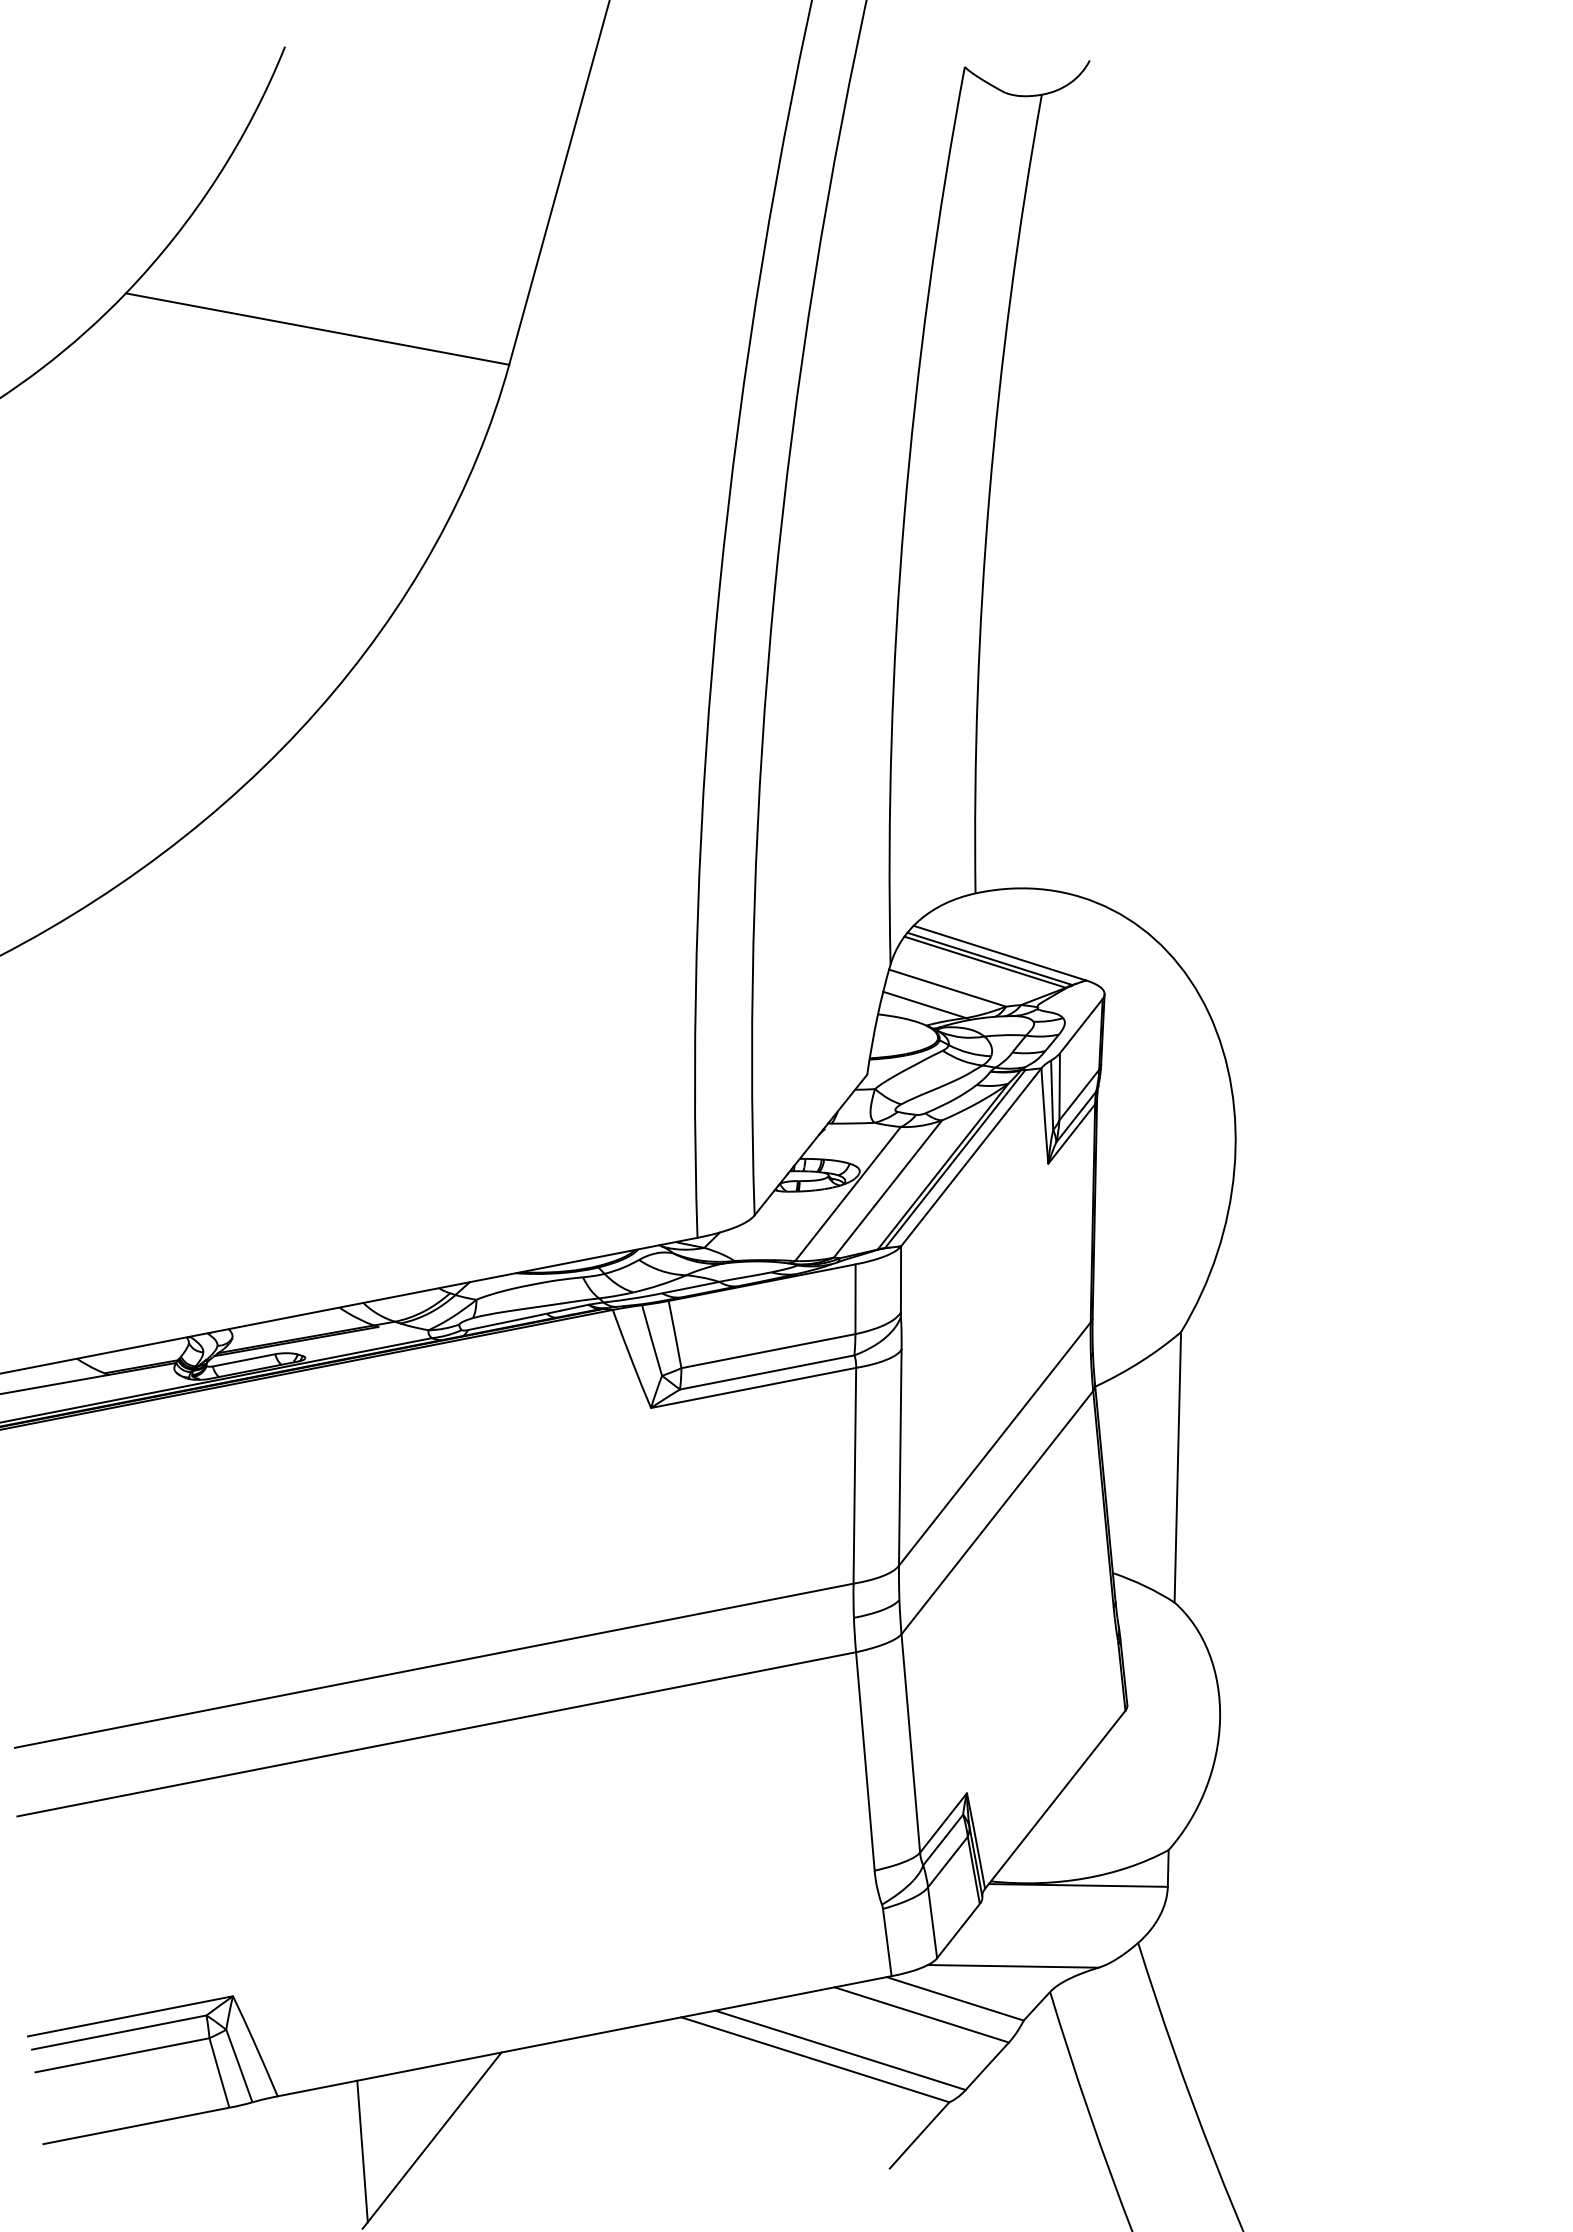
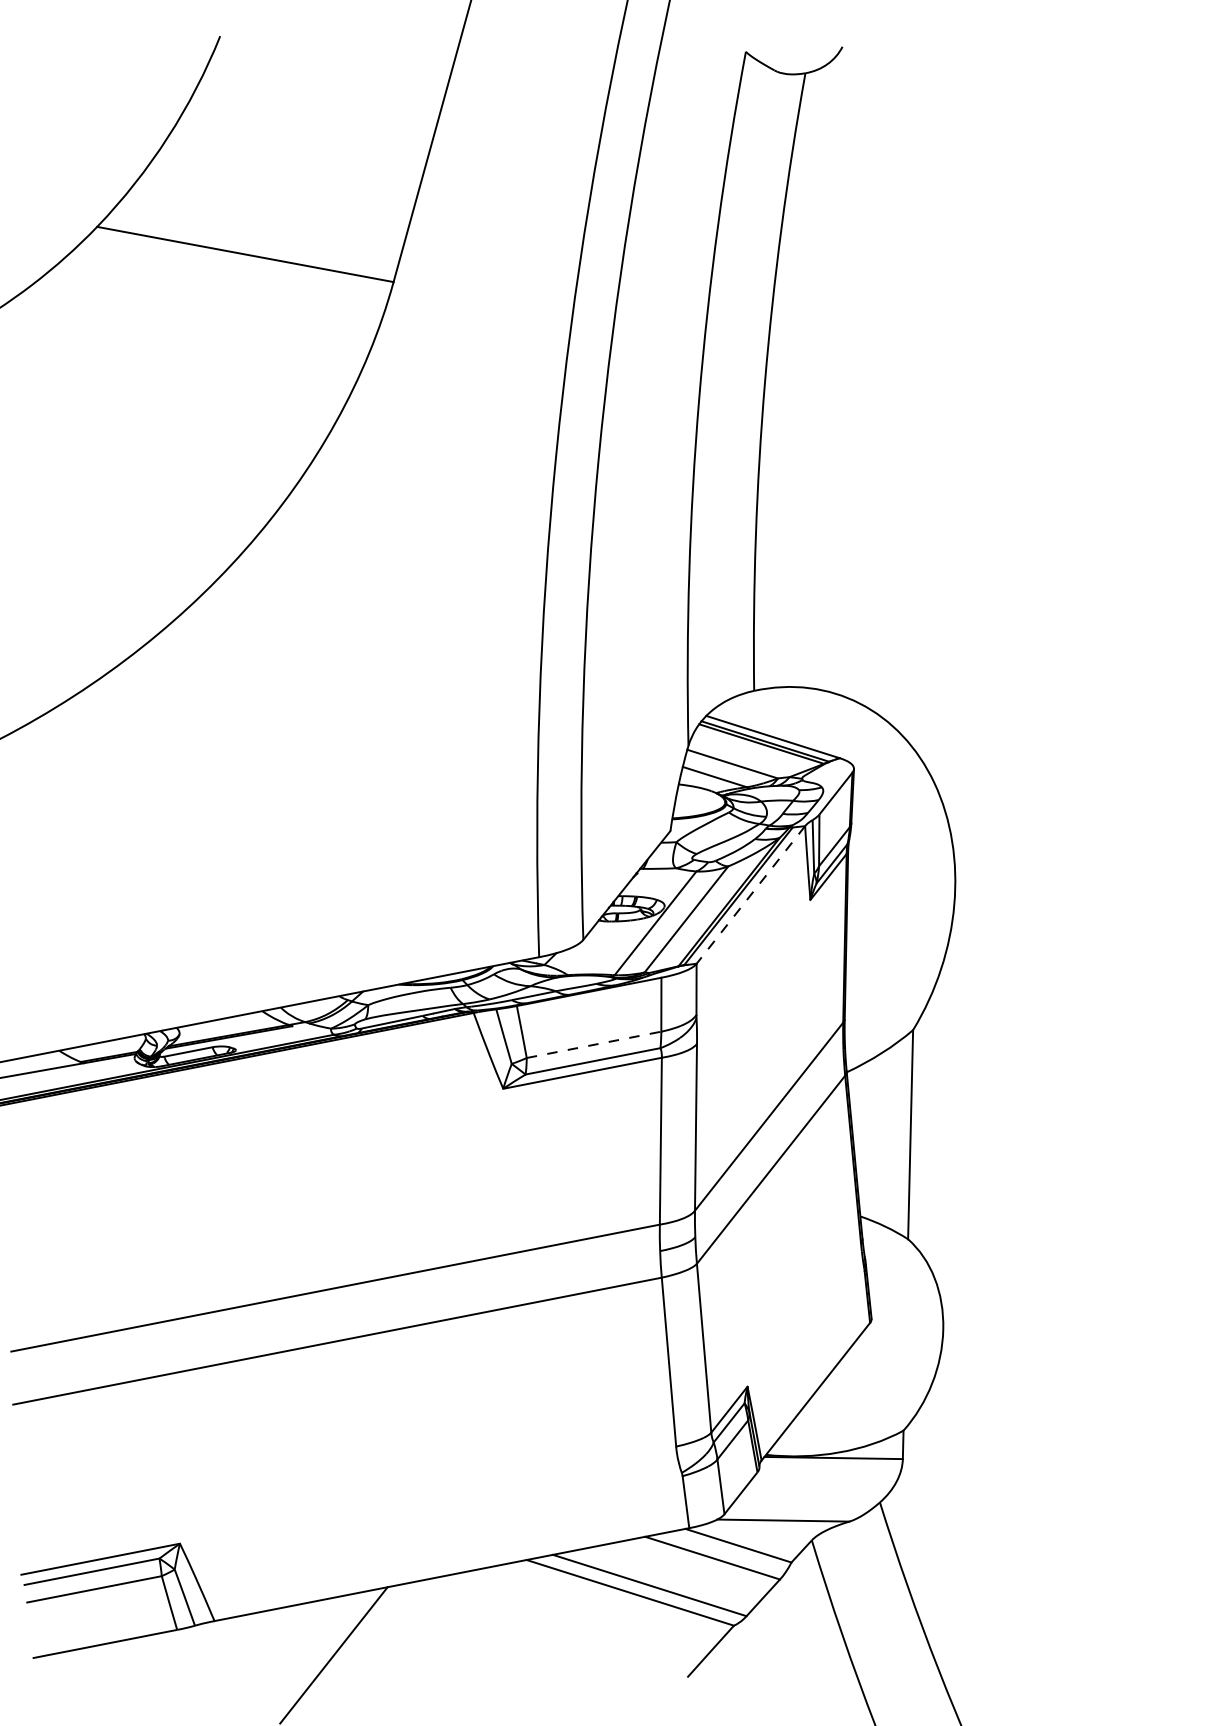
line: (970, 1157) -> (750, 895), solid -> dashed
line: (768, 1351) -> (594, 1045), solid -> dashed
line: (362, 2151) -> (280, 1663), removed

